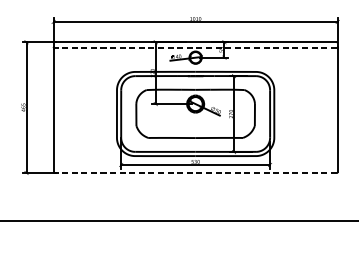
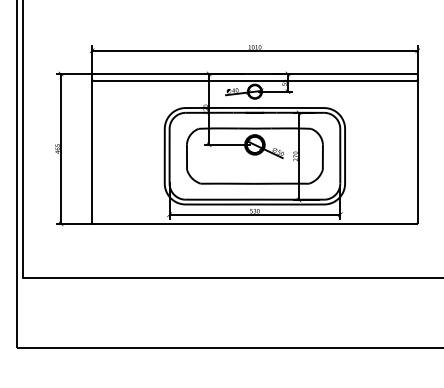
line: (195, 47) -> (254, 80), dashed -> solid
line: (195, 172) -> (254, 223), dashed -> solid

